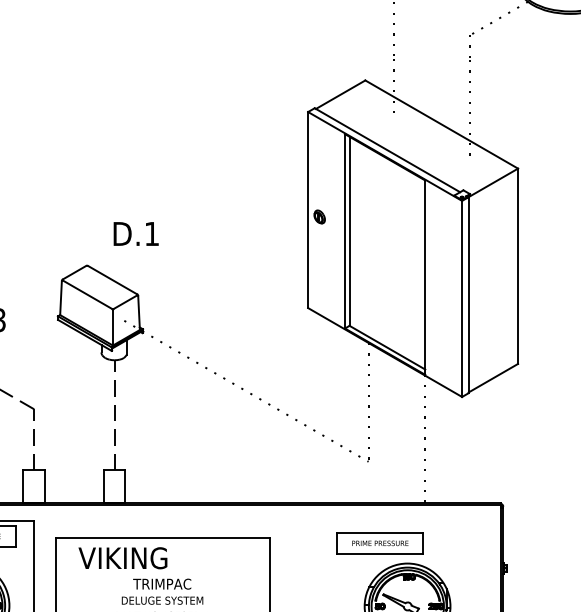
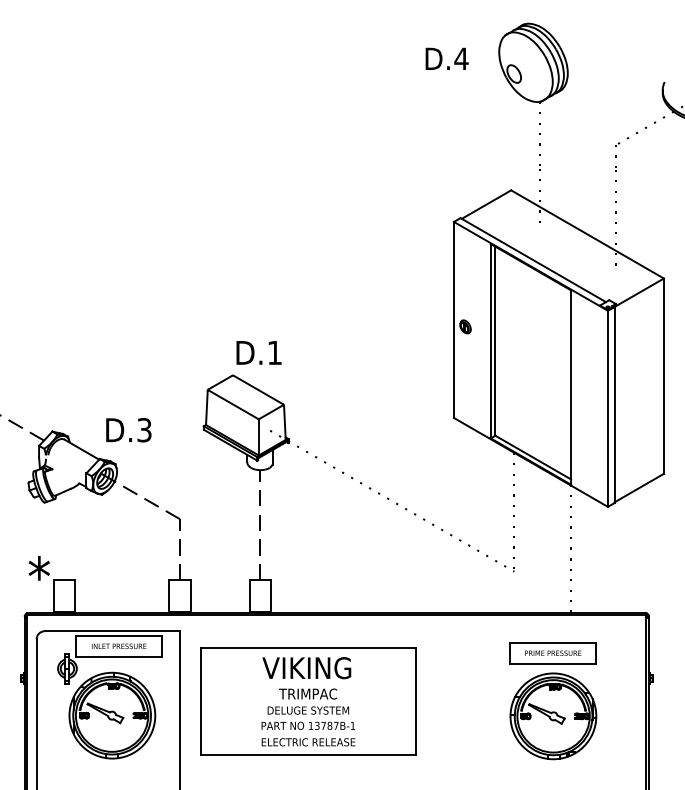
text: (135, 233) -> (258, 352), moved
part: (379, 543) -> (552, 653), moved
text: (122, 558) -> (306, 668), moved

